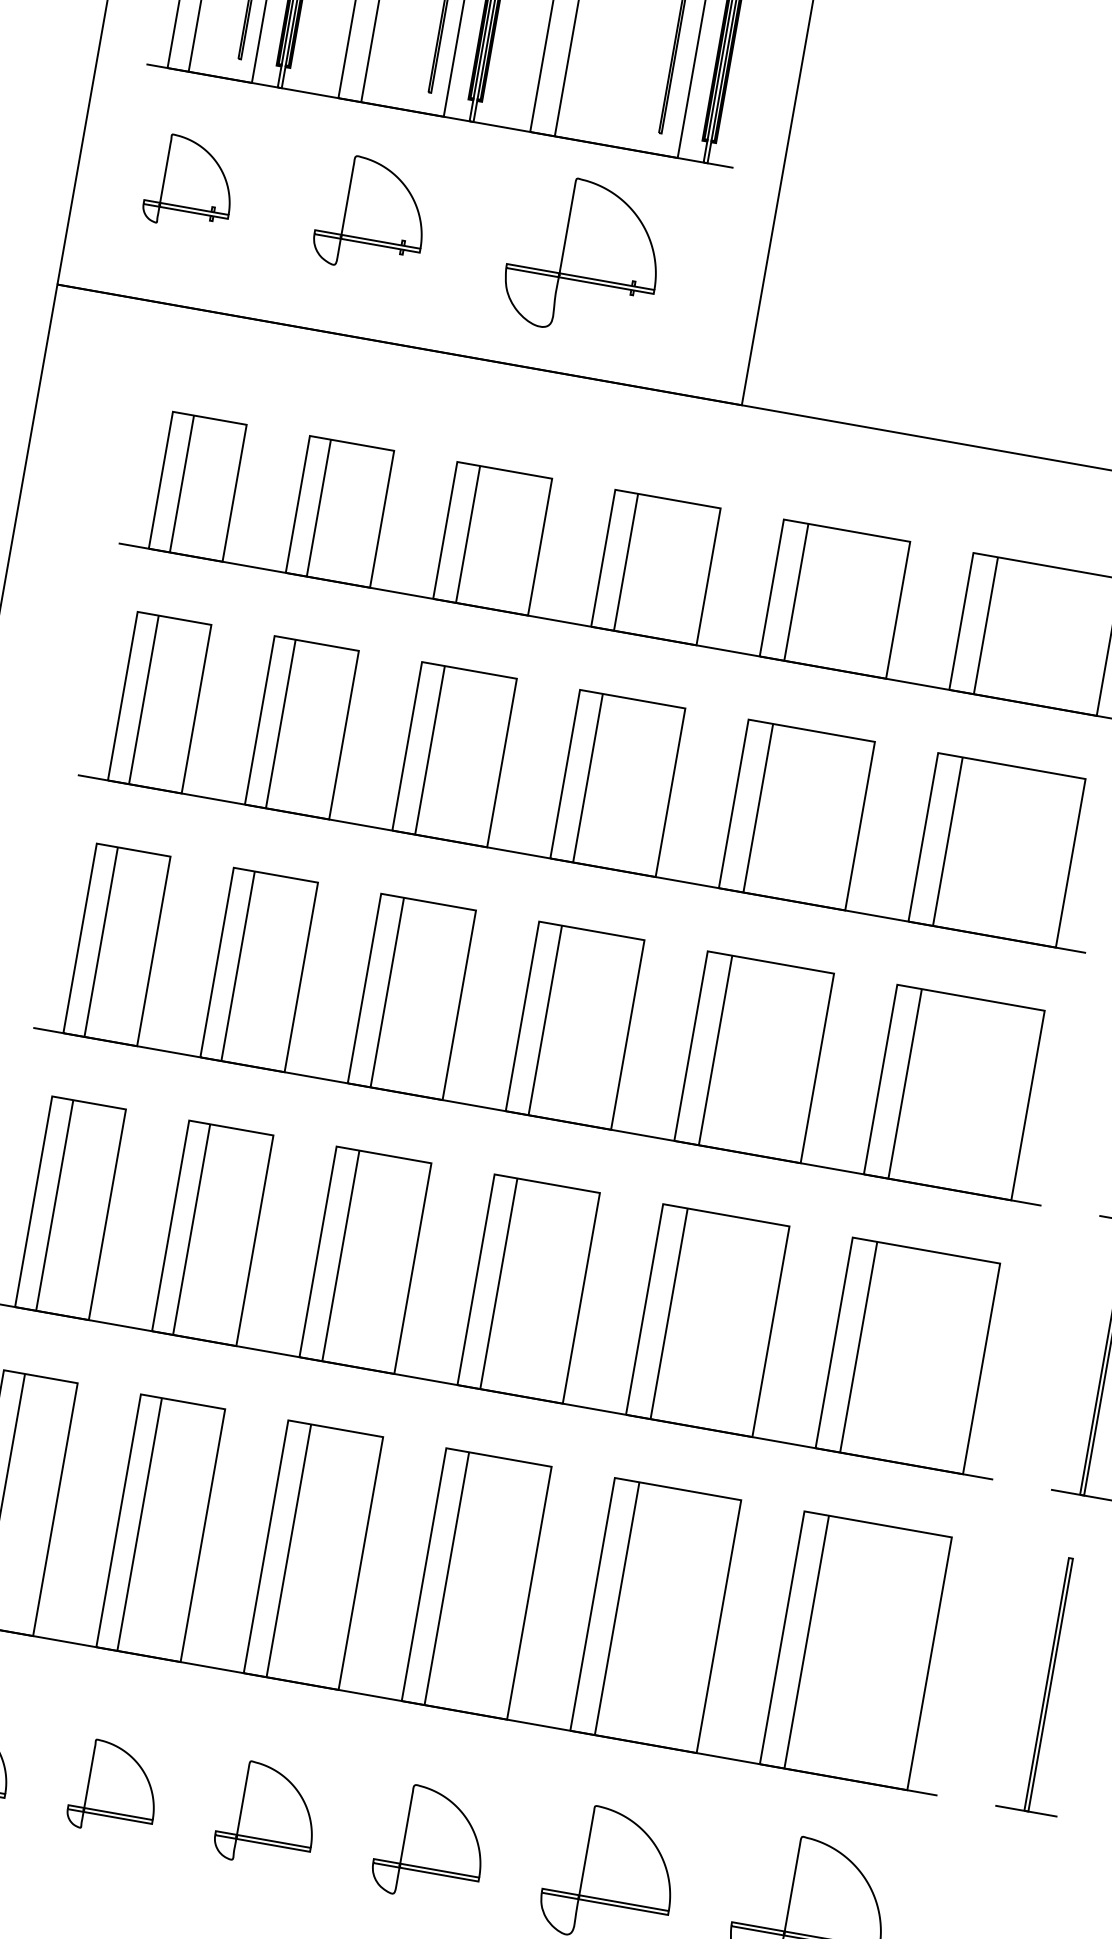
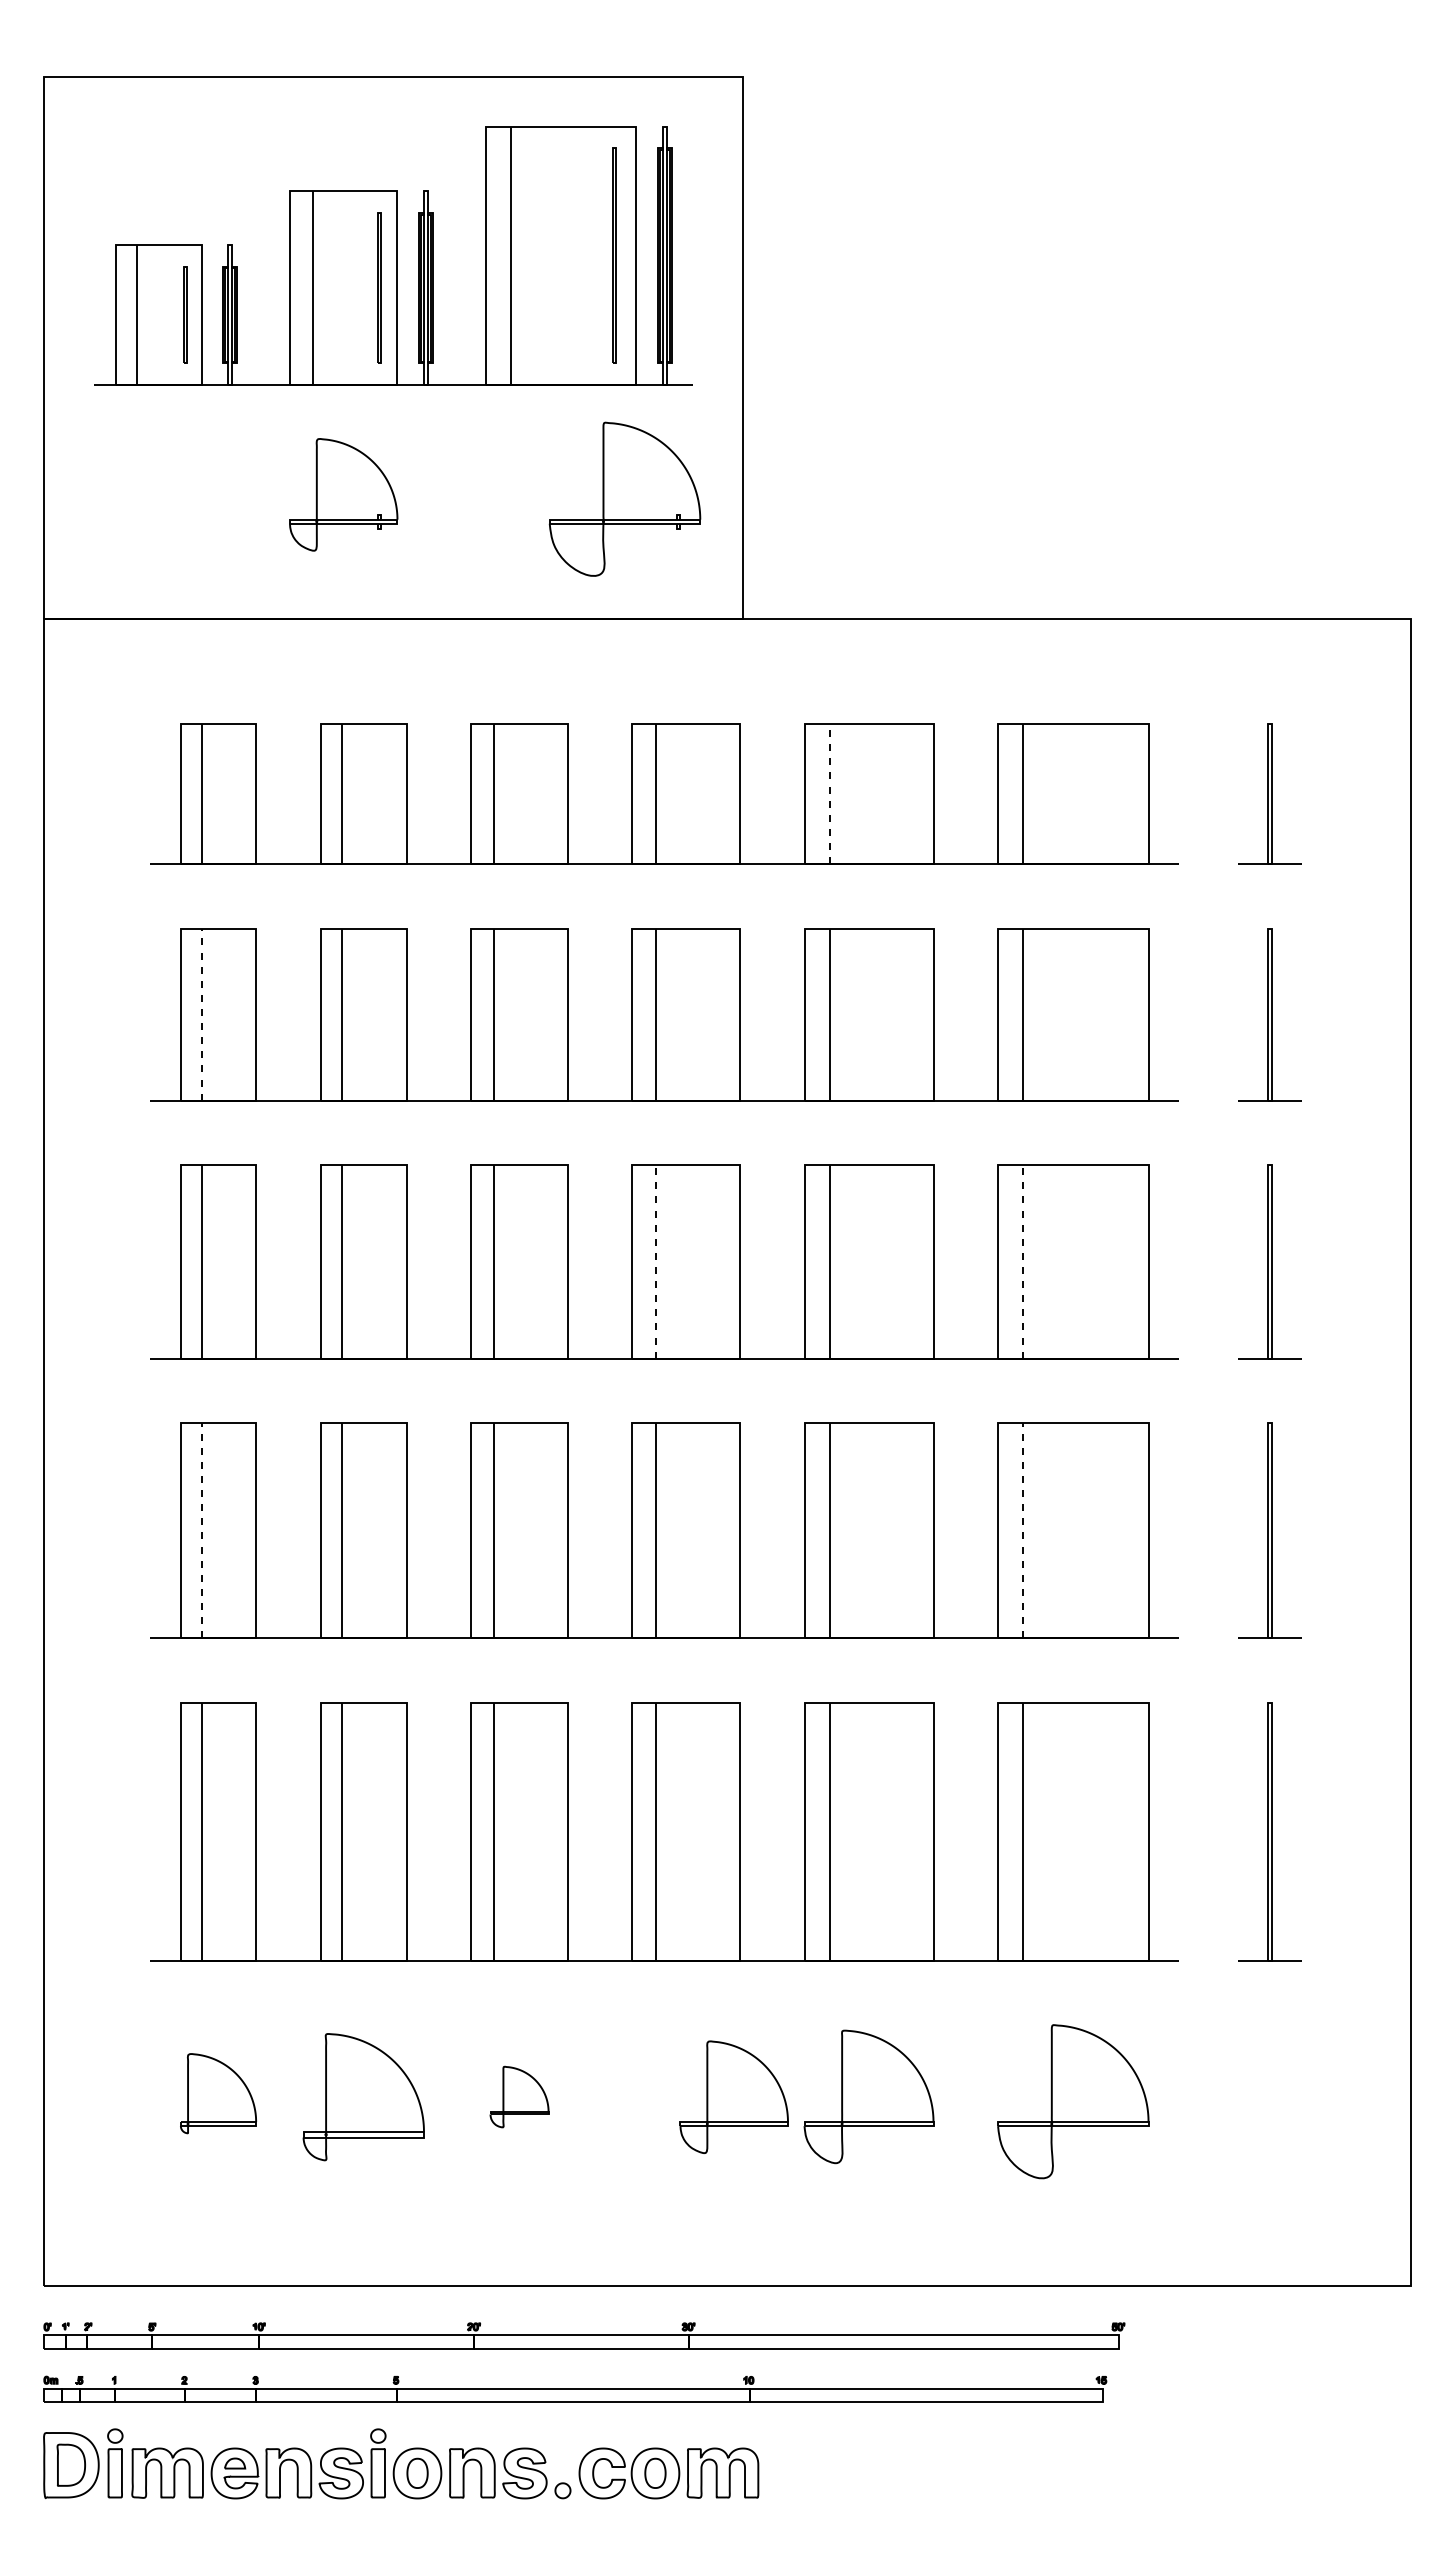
part: (190, 182) -> (158, 494), removed
part: (583, 256) -> (624, 498), moved
line: (796, 592) -> (829, 794), solid -> dashed
line: (144, 699) -> (202, 1014), solid -> dashed
line: (545, 1020) -> (655, 1261), solid -> dashed
line: (905, 1083) -> (1023, 1261), solid -> dashed
line: (54, 1205) -> (202, 1530), solid -> dashed
line: (859, 1347) -> (1023, 1530), solid -> dashed
part: (114, 1788) -> (363, 2097), size x1.4
part: (267, 1814) -> (519, 2096), size x0.6
part: (430, 1843) -> (733, 2096), moved

